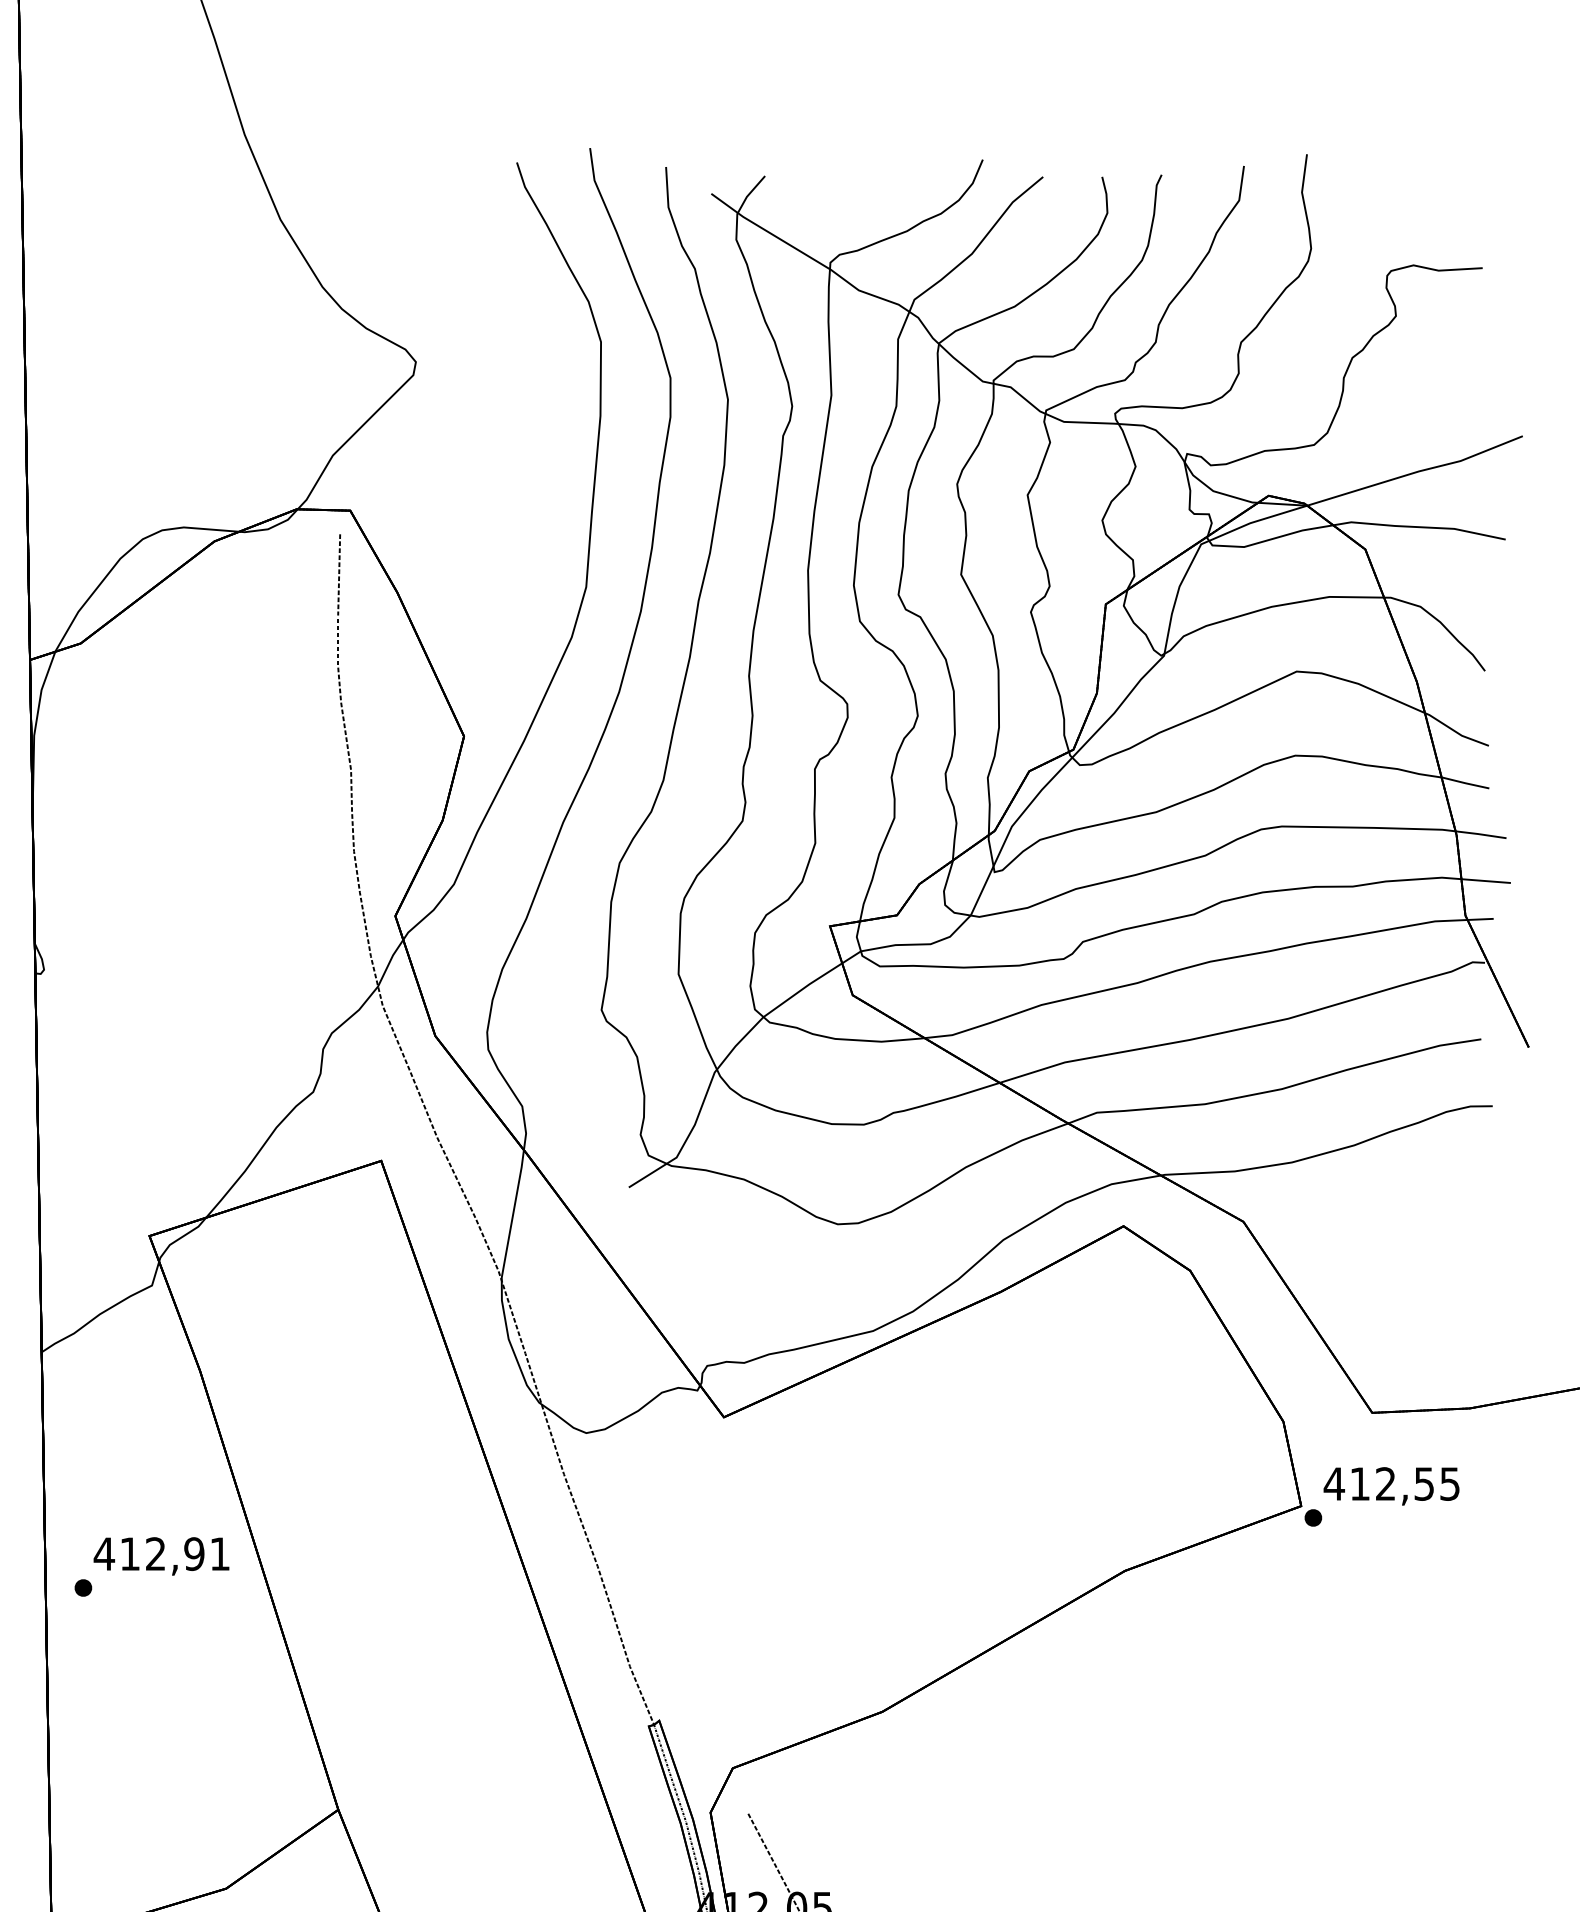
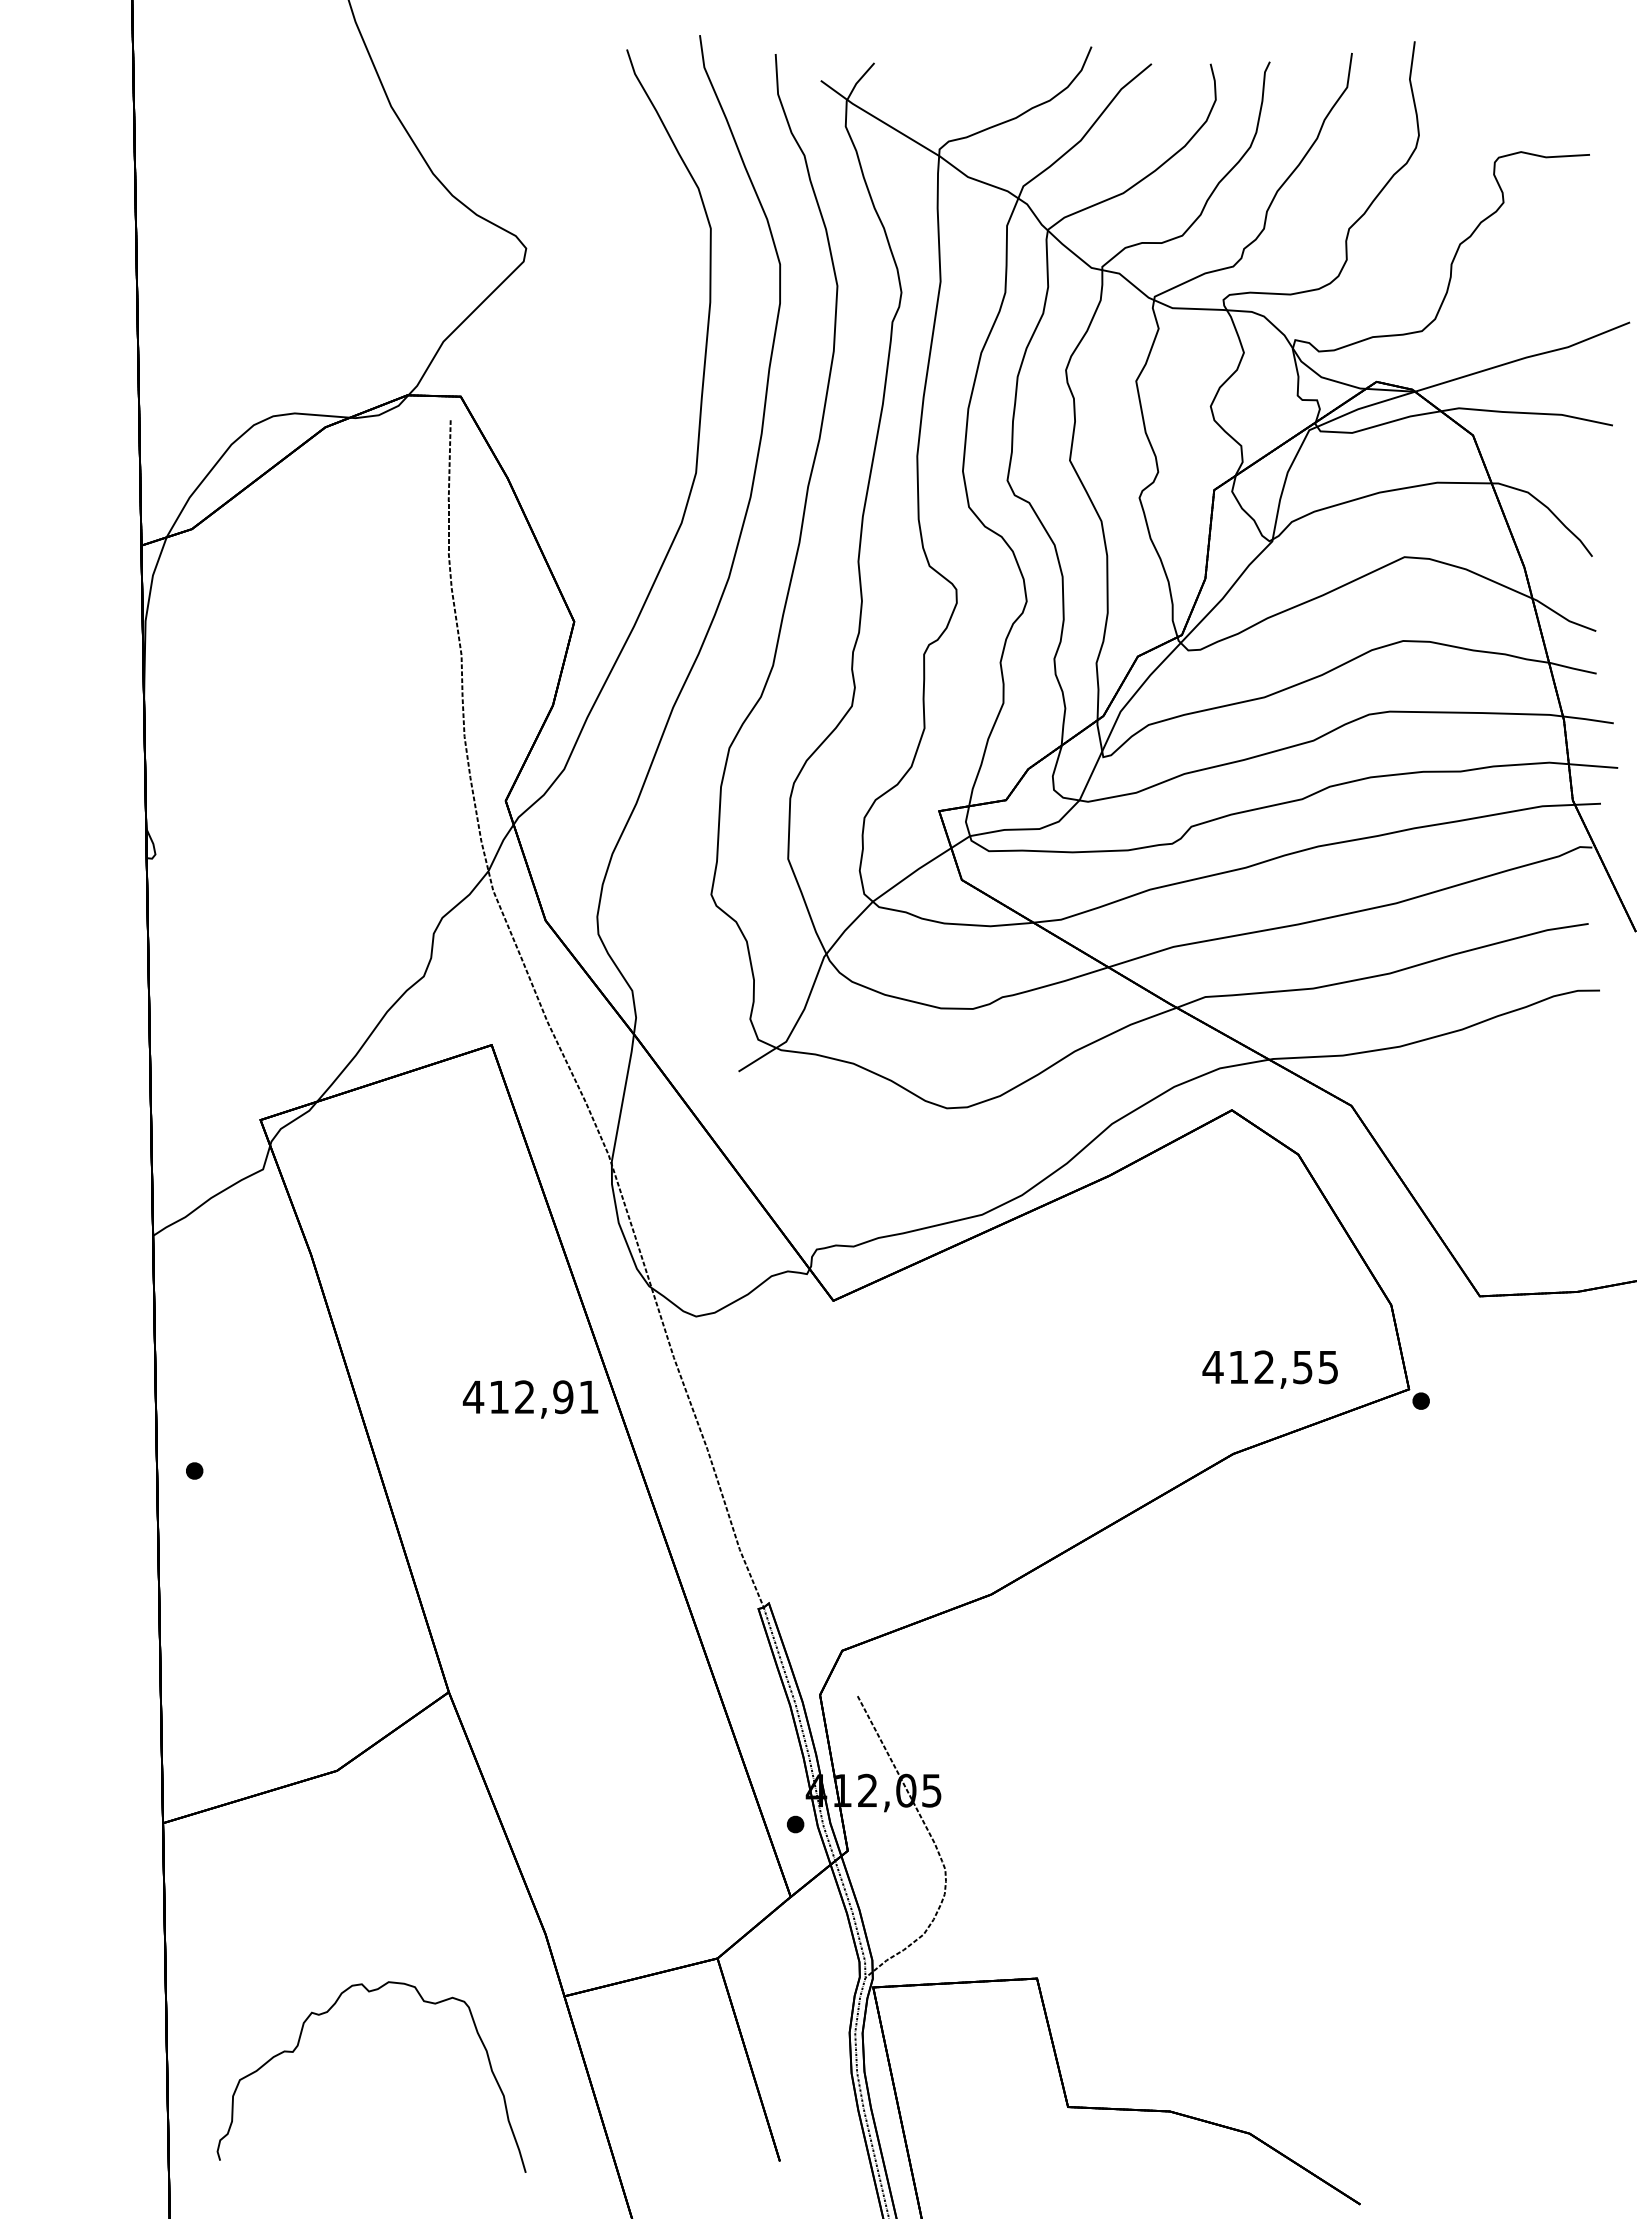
text: (1390, 1486) -> (1269, 1369), moved
text: (161, 1556) -> (530, 1399), moved

